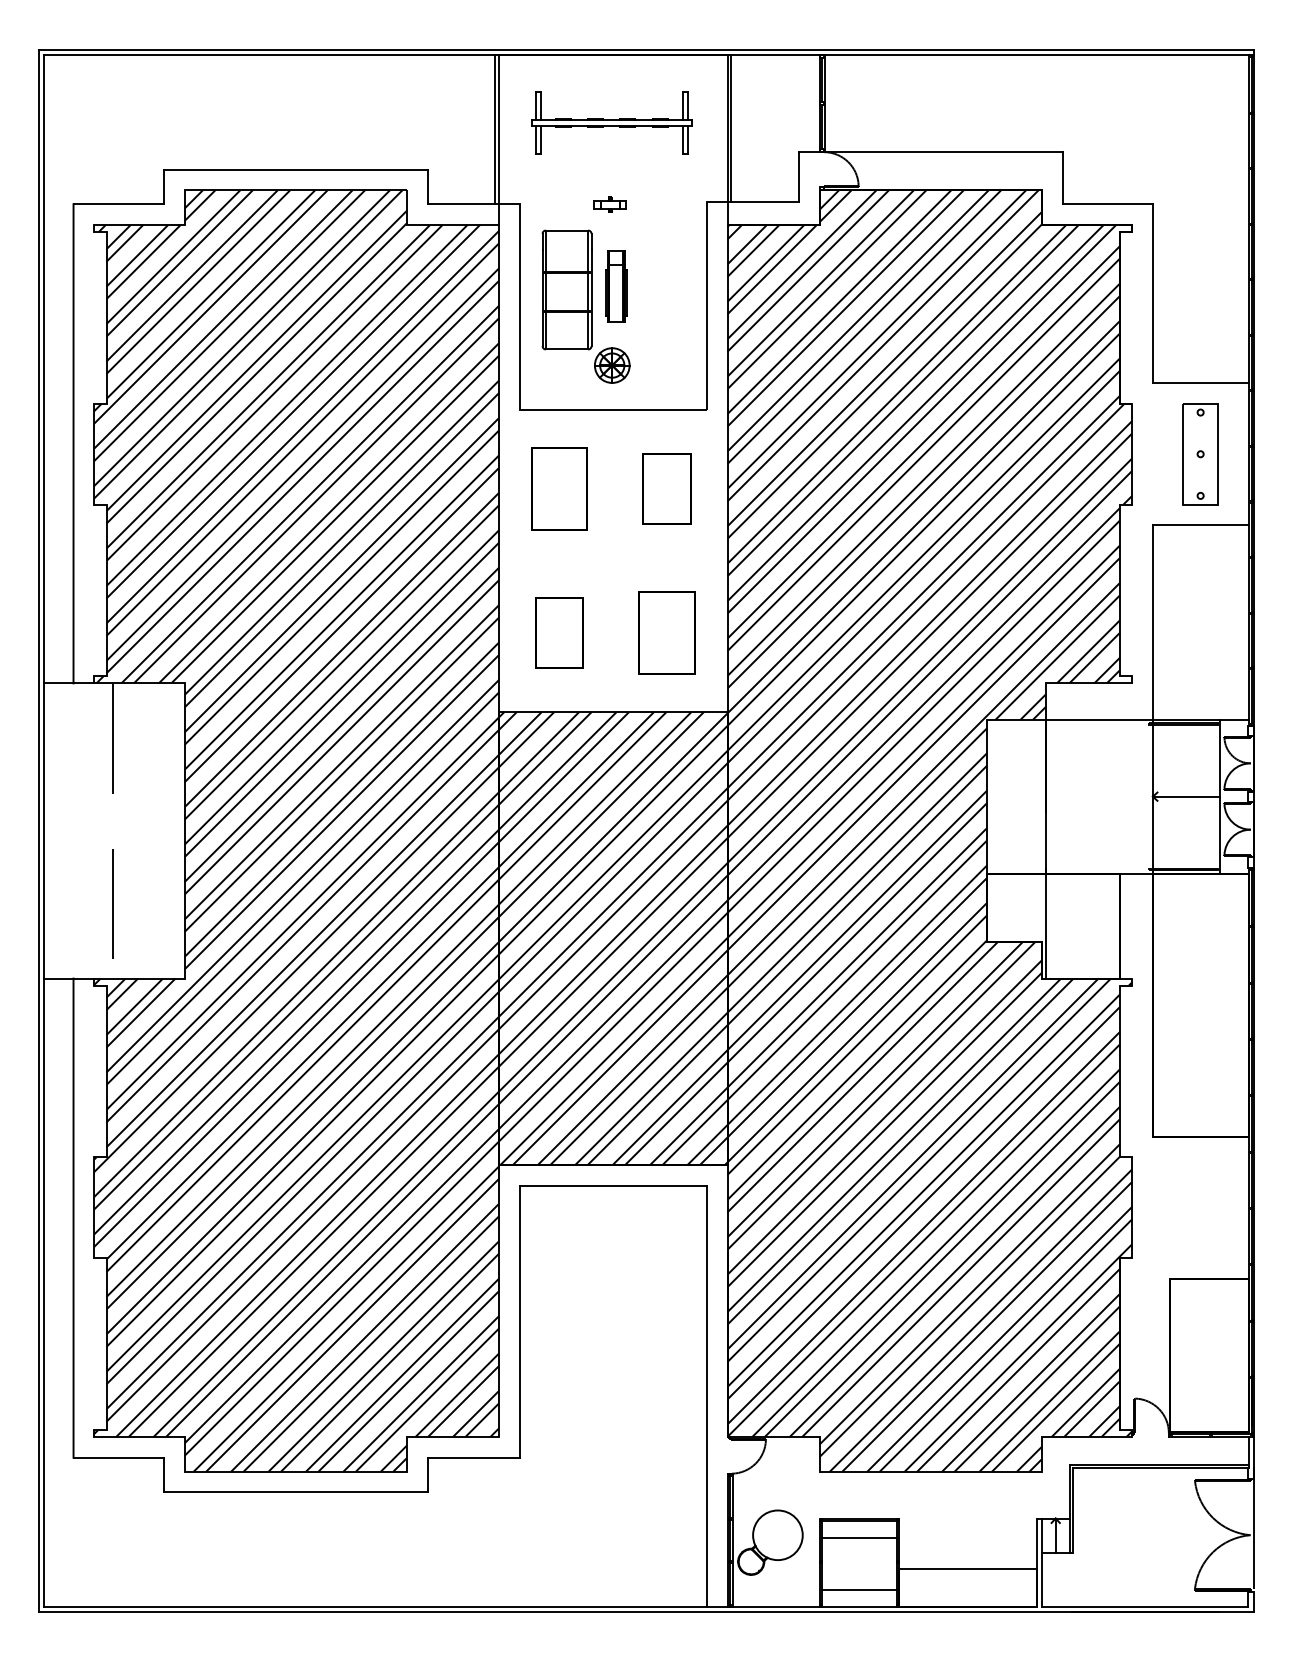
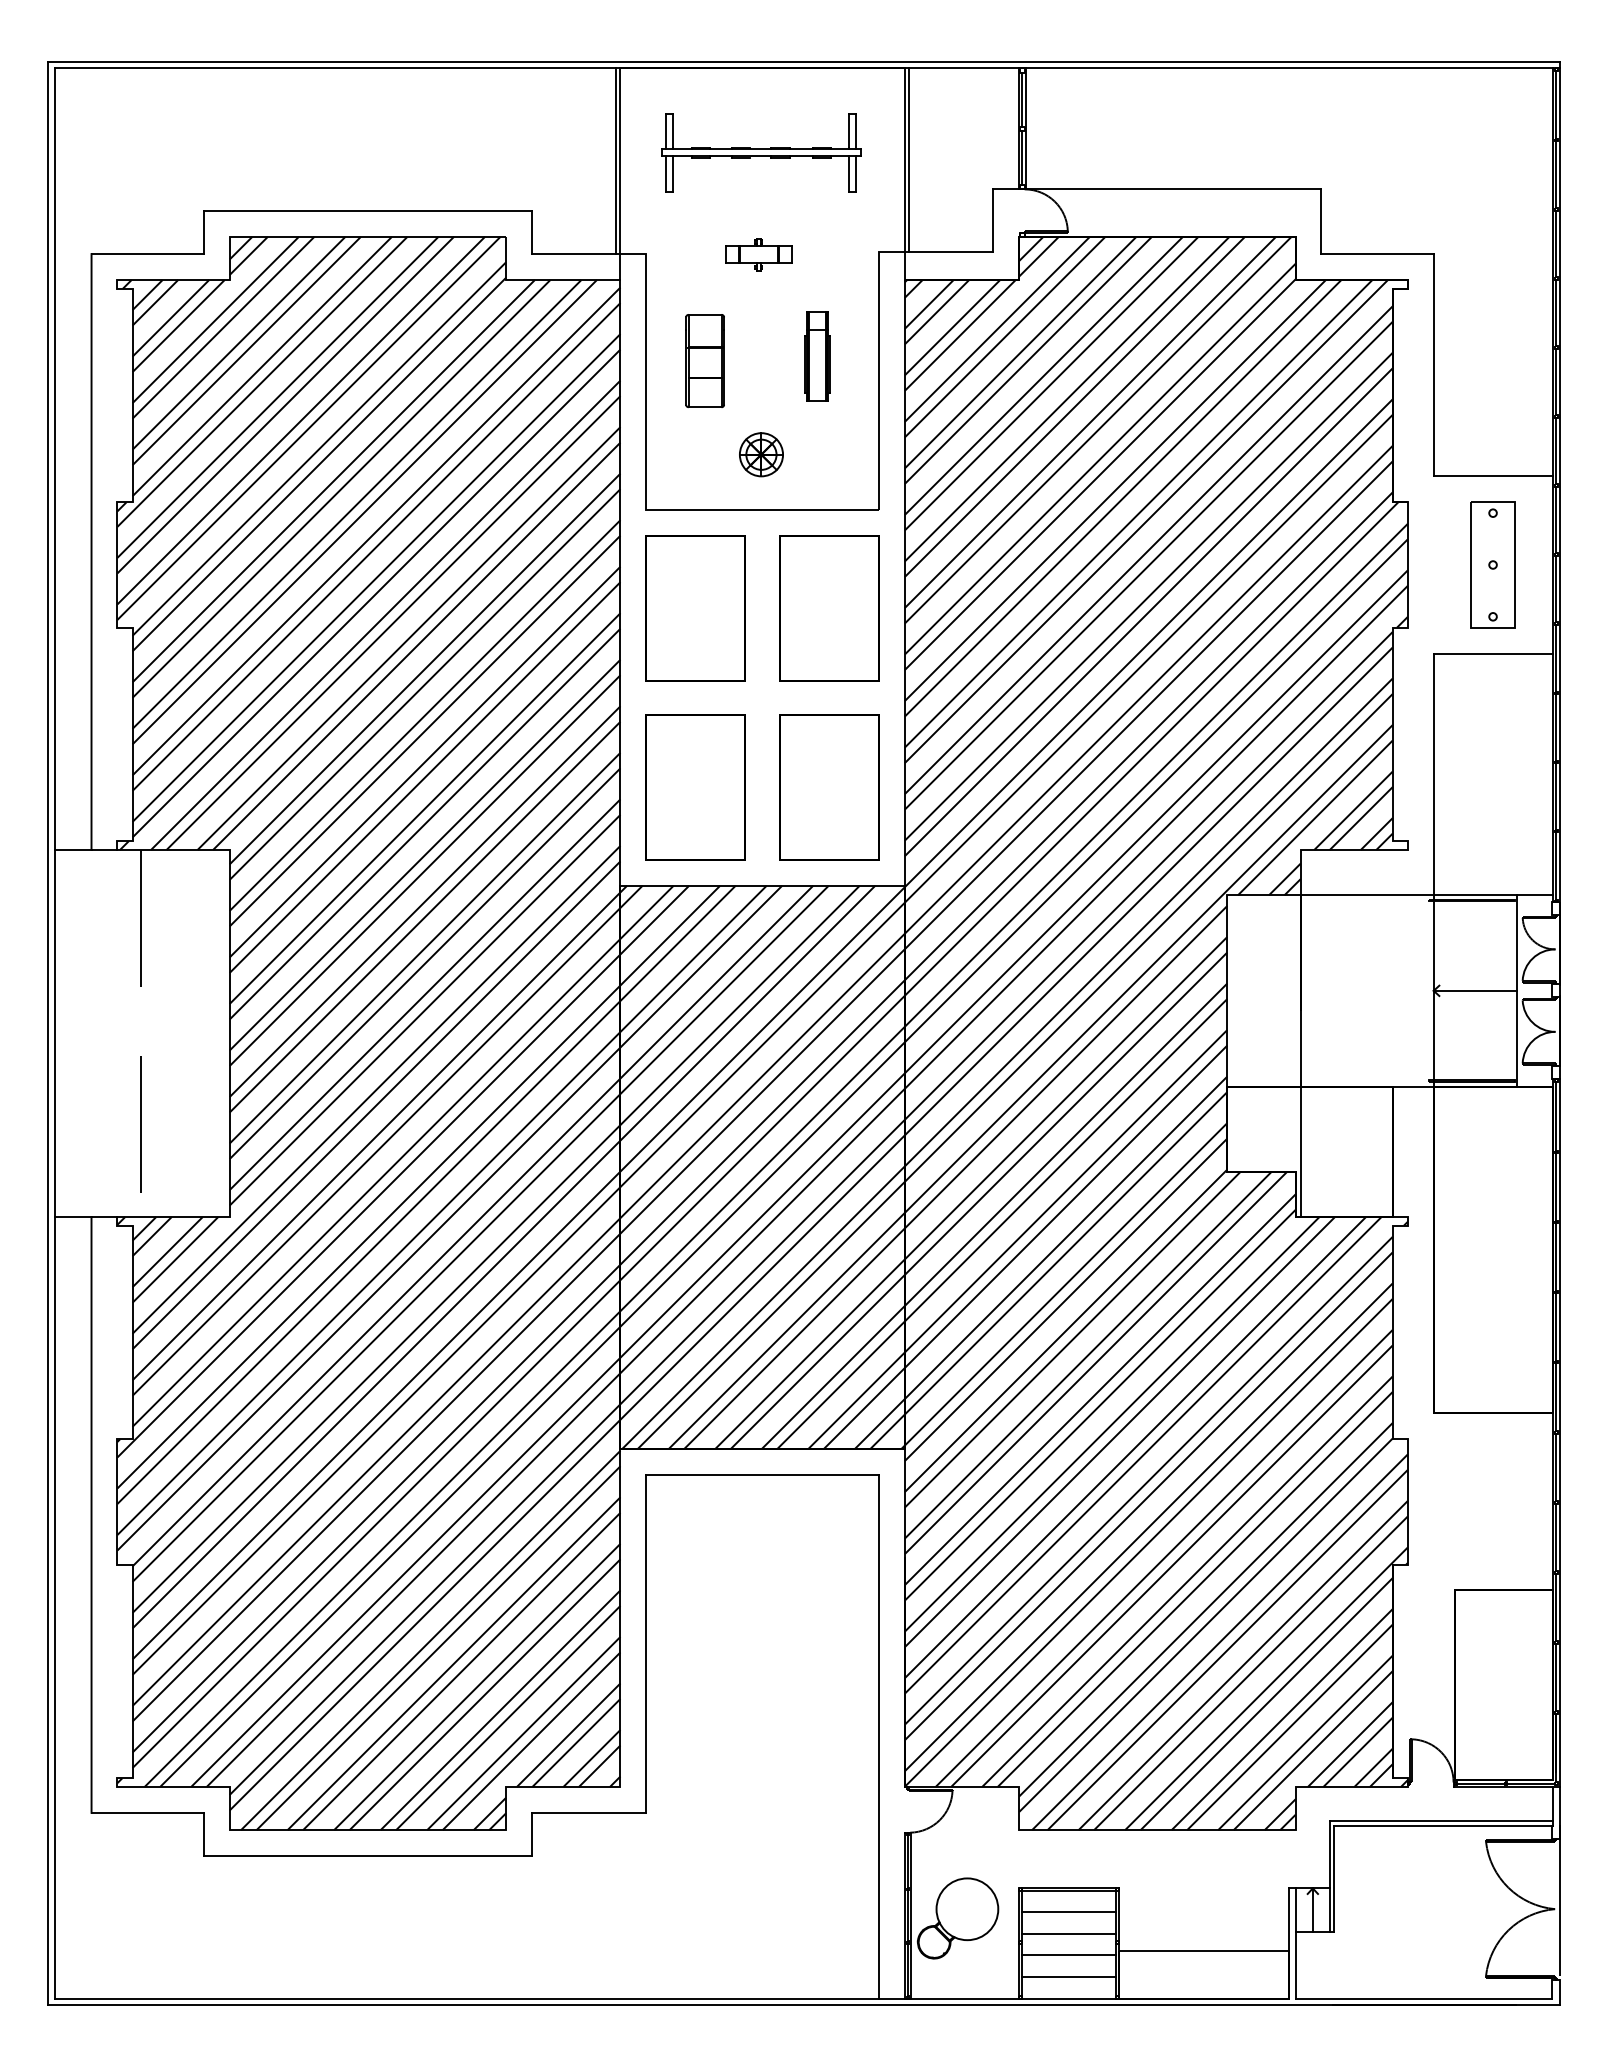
part: (609, 204) -> (758, 254), size x1.67
part: (616, 286) -> (817, 356), moved
part: (566, 290) -> (704, 361), size x0.62
part: (559, 489) -> (695, 608), size x1.43
part: (667, 489) -> (829, 608), size x1.67
part: (559, 633) -> (695, 787), size x1.67
part: (667, 633) -> (829, 787), size x1.43
line: (859, 1554) -> (1068, 1933), added
line: (859, 1572) -> (1068, 1955), added

